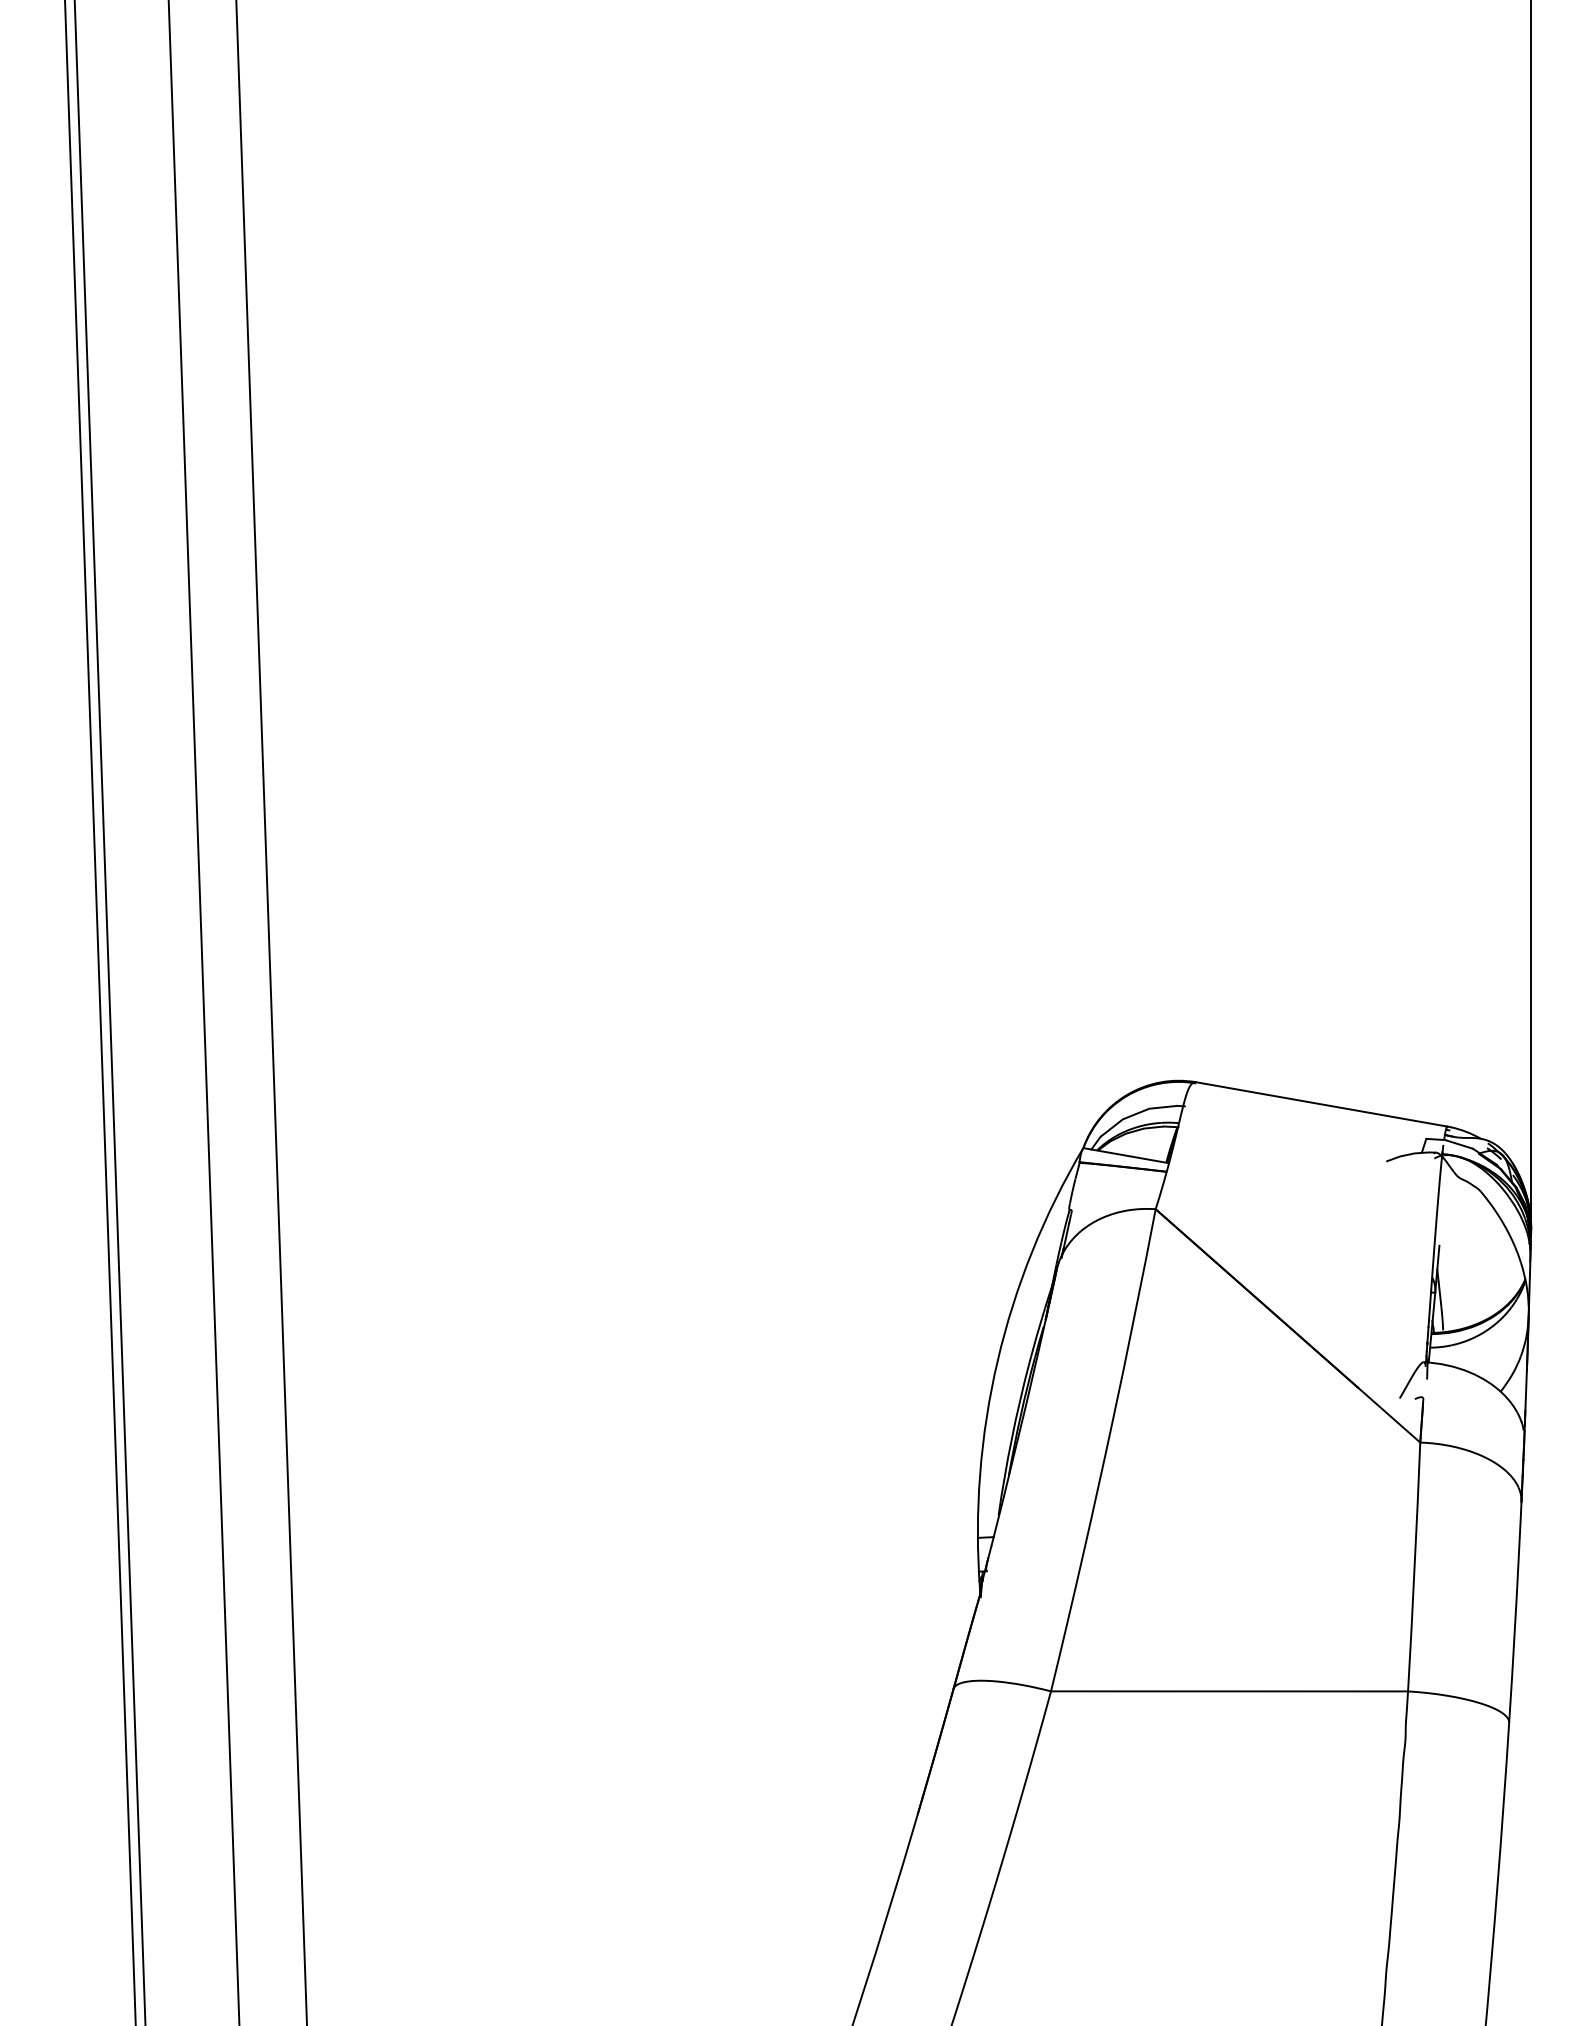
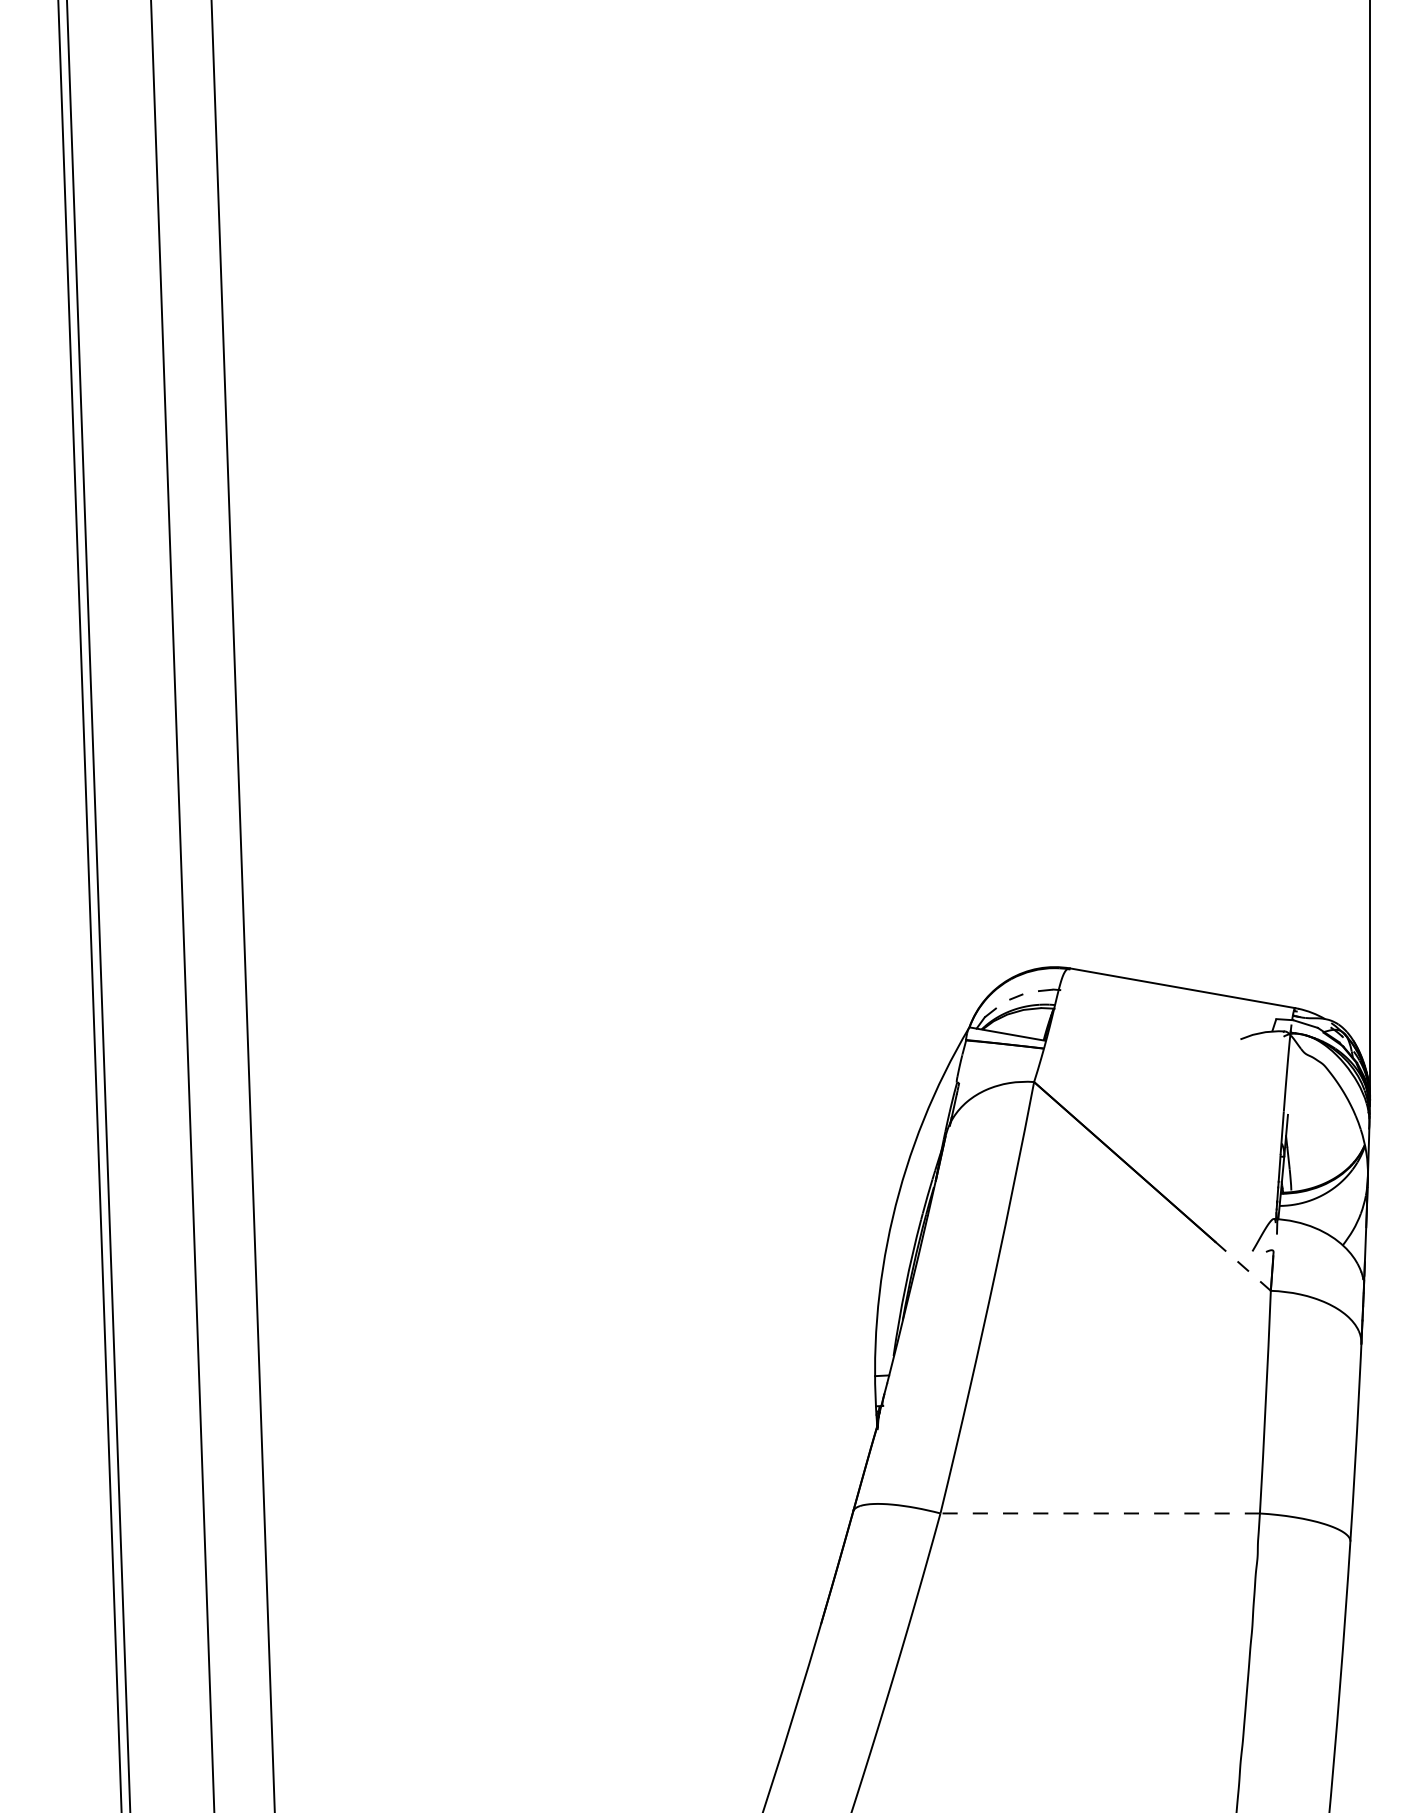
line: (1136, 1113) -> (1016, 996), solid -> dashed
line: (1388, 1414) -> (1242, 1265), solid -> dashed
line: (1229, 1691) -> (1100, 1513), solid -> dashed

